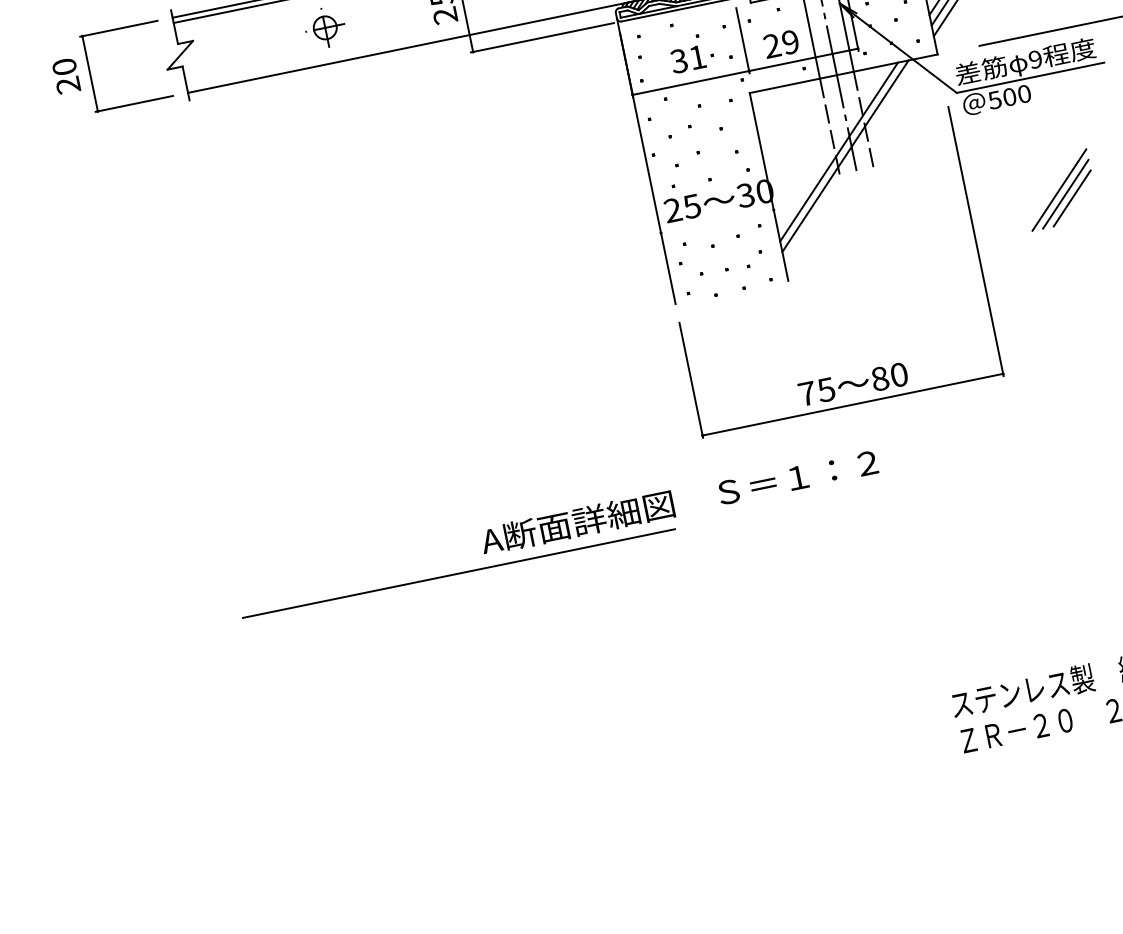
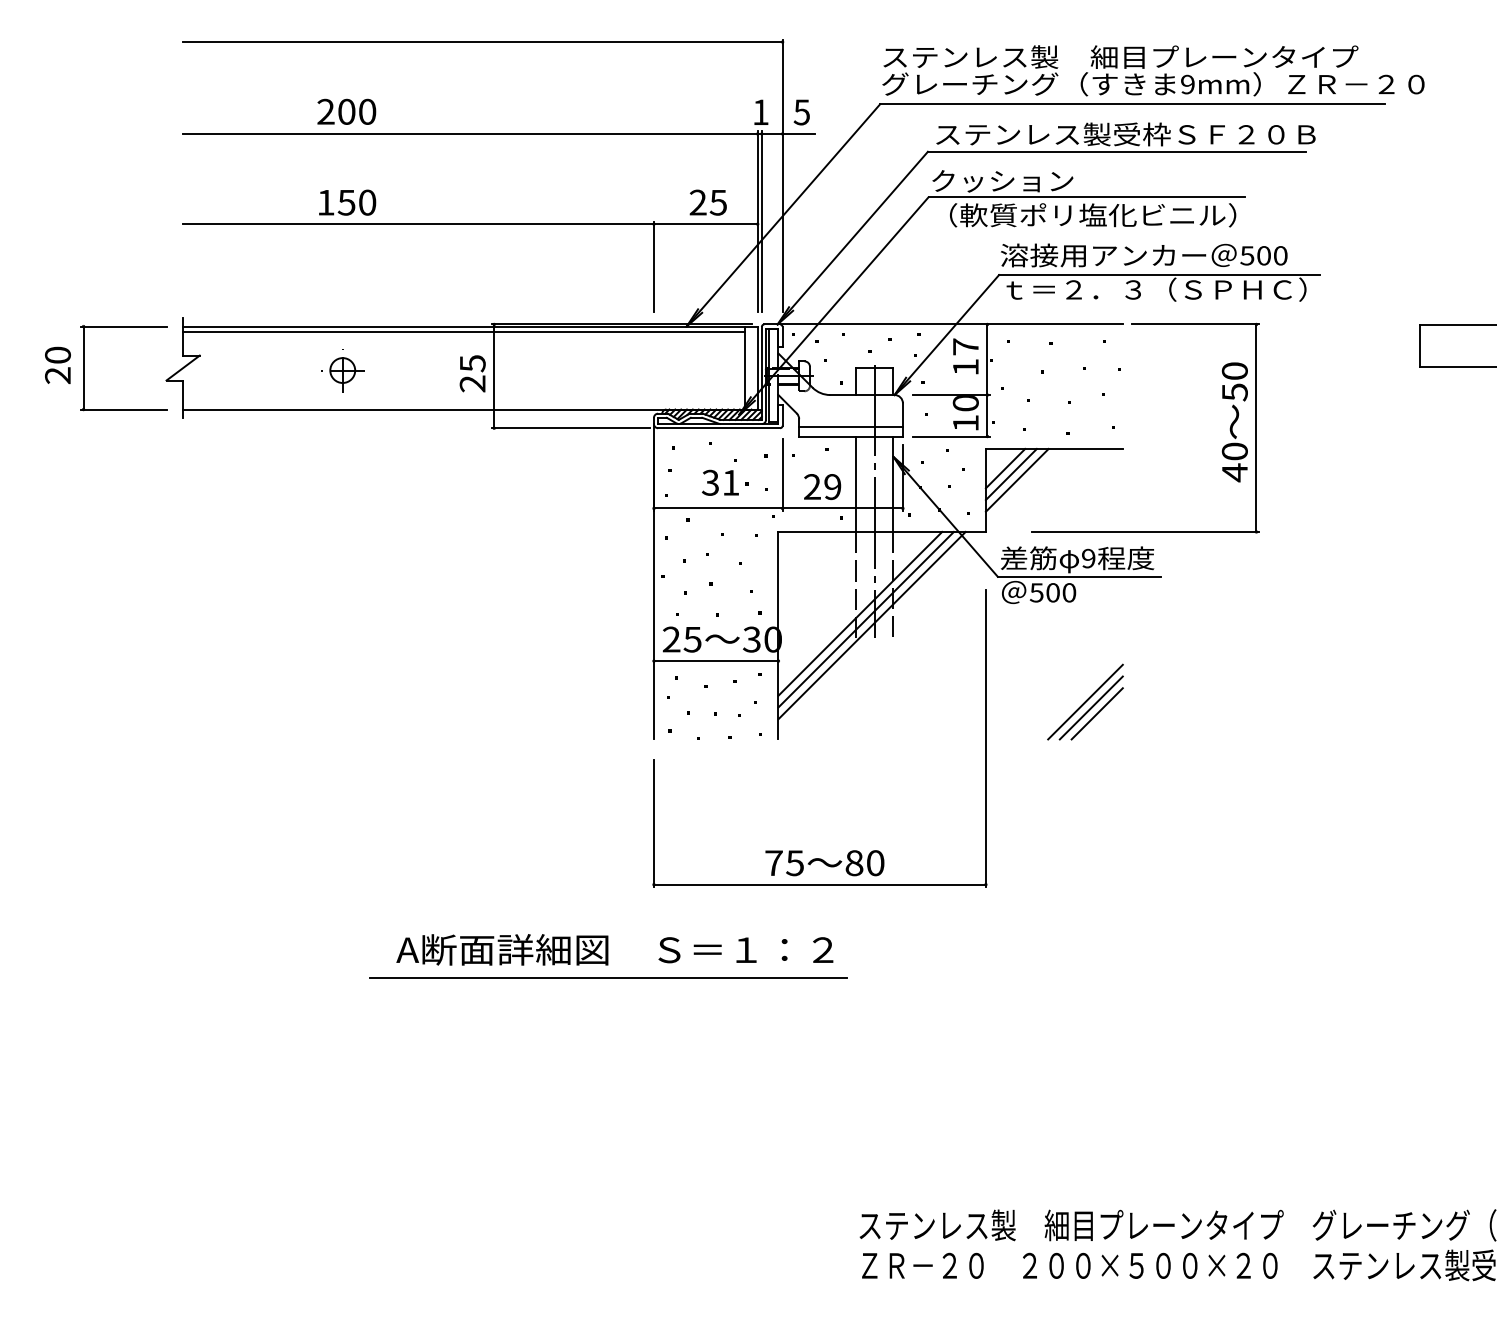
line: (851, 160) -> (871, 625), added
line: (716, 222) -> (715, 661), added
line: (458, 573) -> (608, 977), moved

